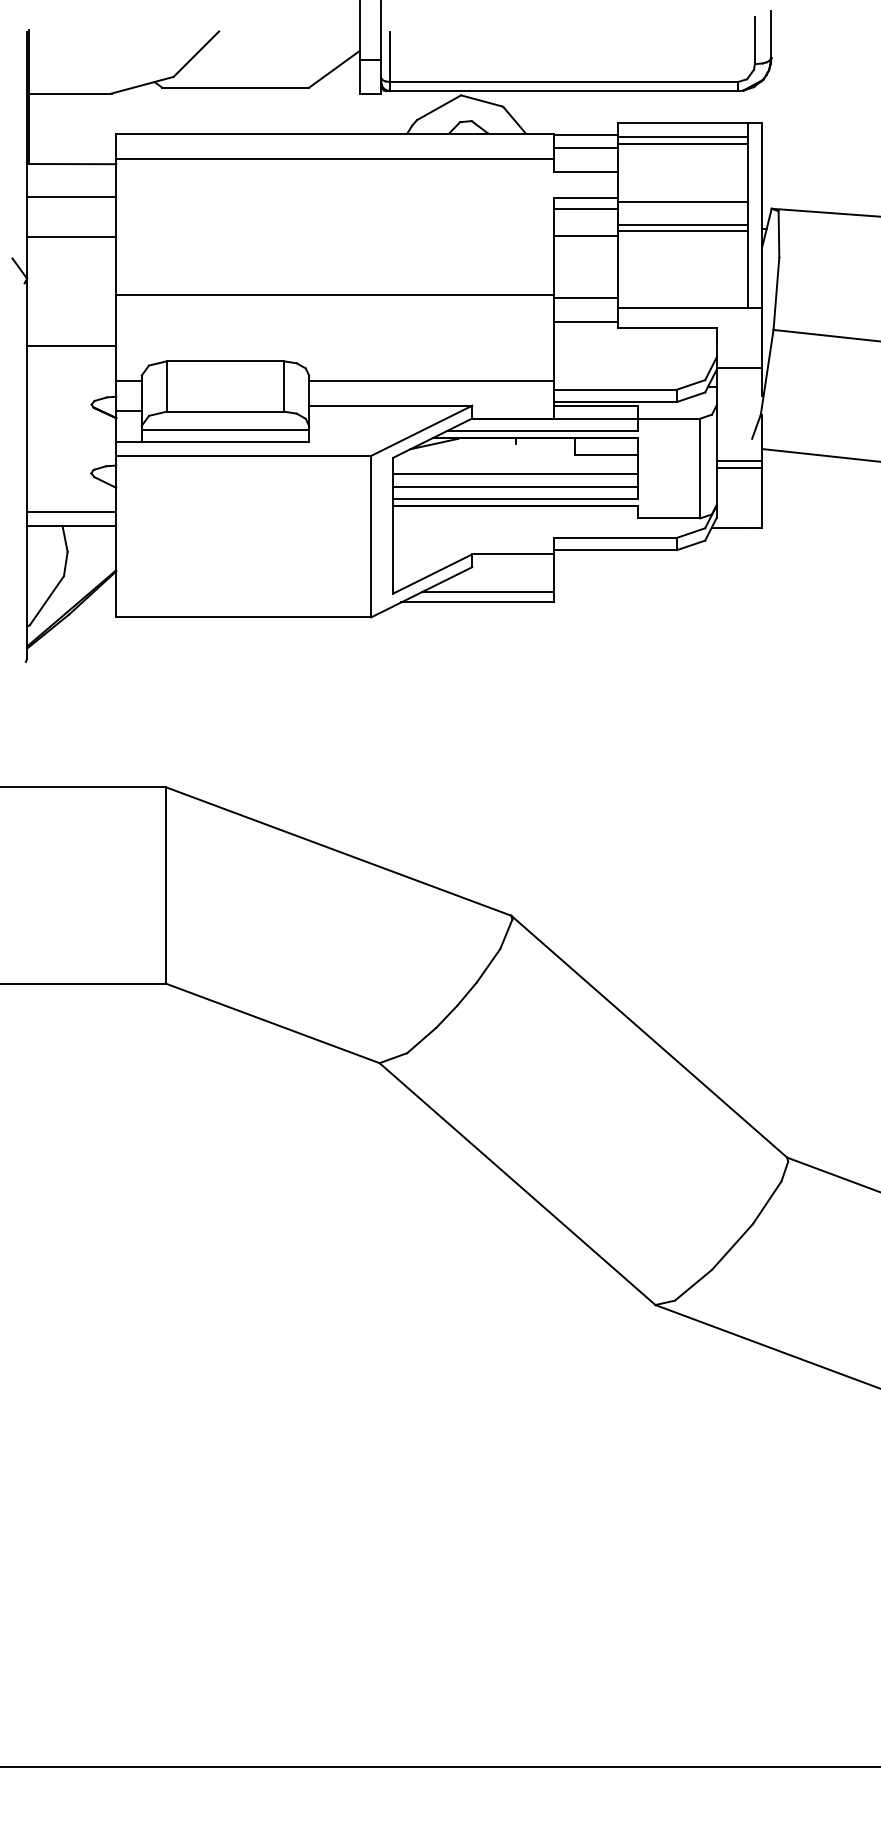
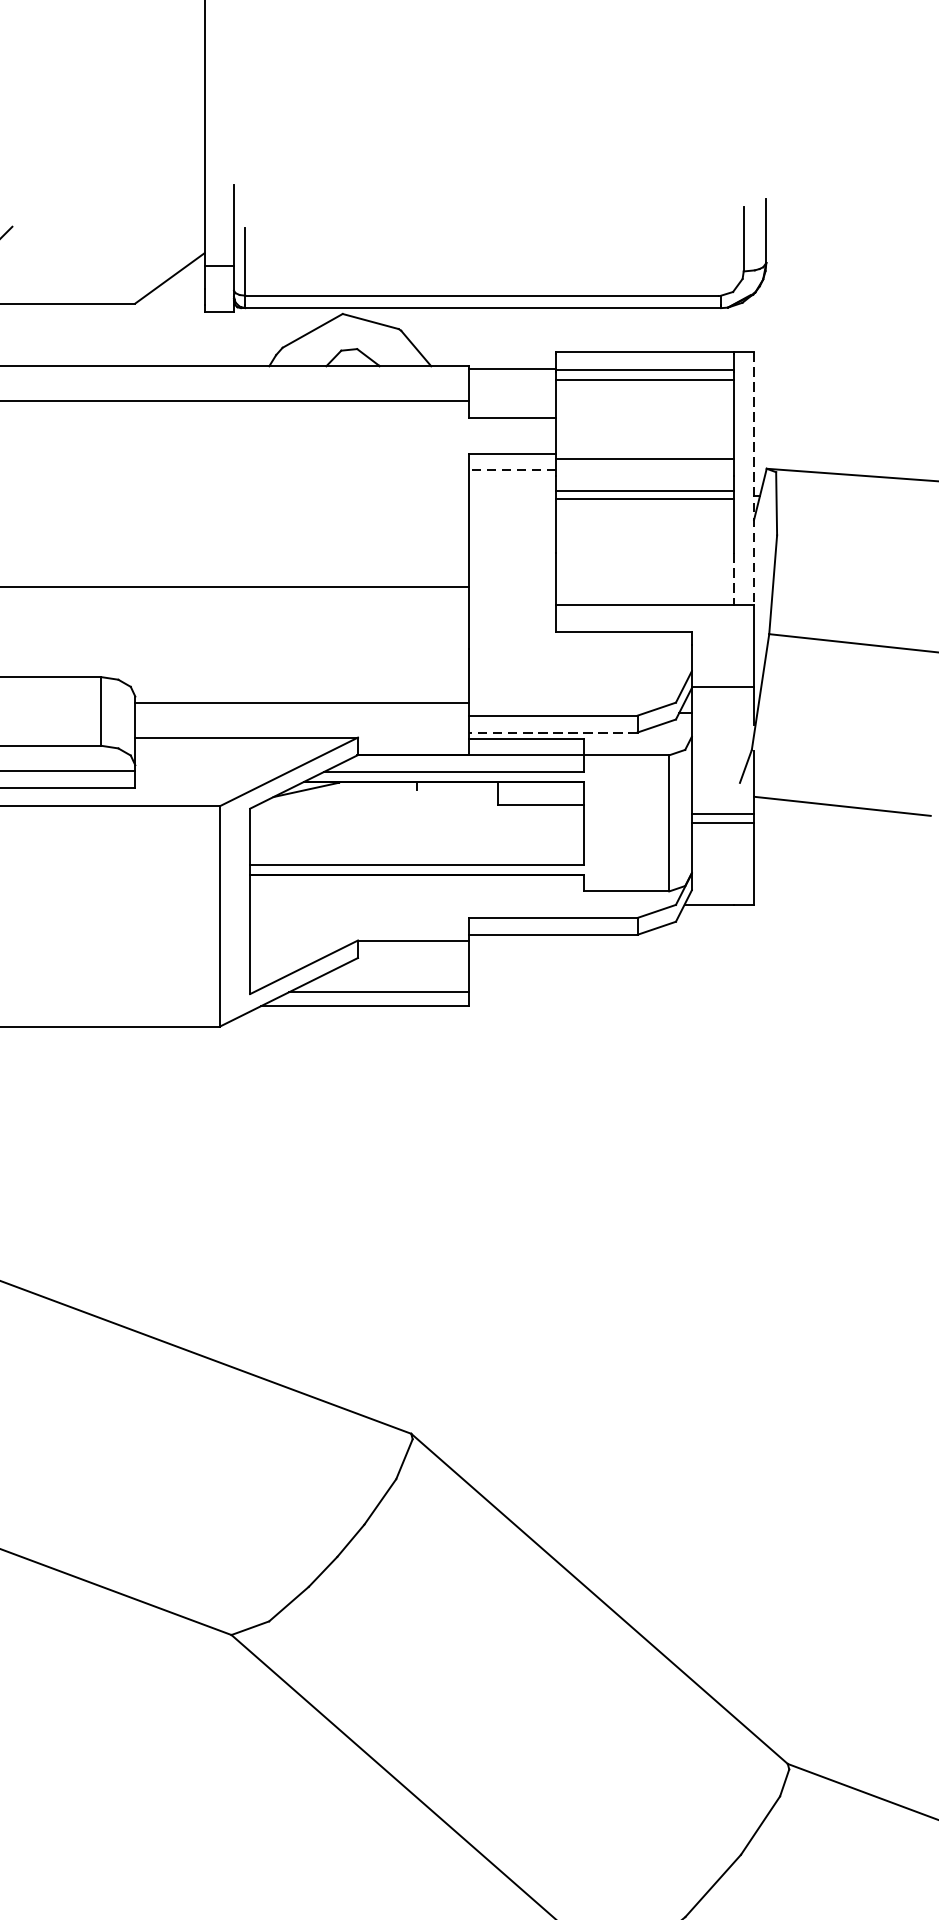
line: (585, 148) -> (512, 386), removed
line: (585, 209) -> (512, 469), solid -> dashed
line: (762, 215) -> (754, 477), solid -> dashed
line: (585, 235) -> (512, 505), removed
line: (747, 289) -> (733, 578), solid -> dashed
line: (585, 298) -> (512, 591), removed
line: (585, 321) -> (512, 622), removed
line: (615, 401) -> (553, 731), solid -> dashed
line: (515, 474) -> (417, 831), removed
line: (515, 486) -> (417, 847), removed

